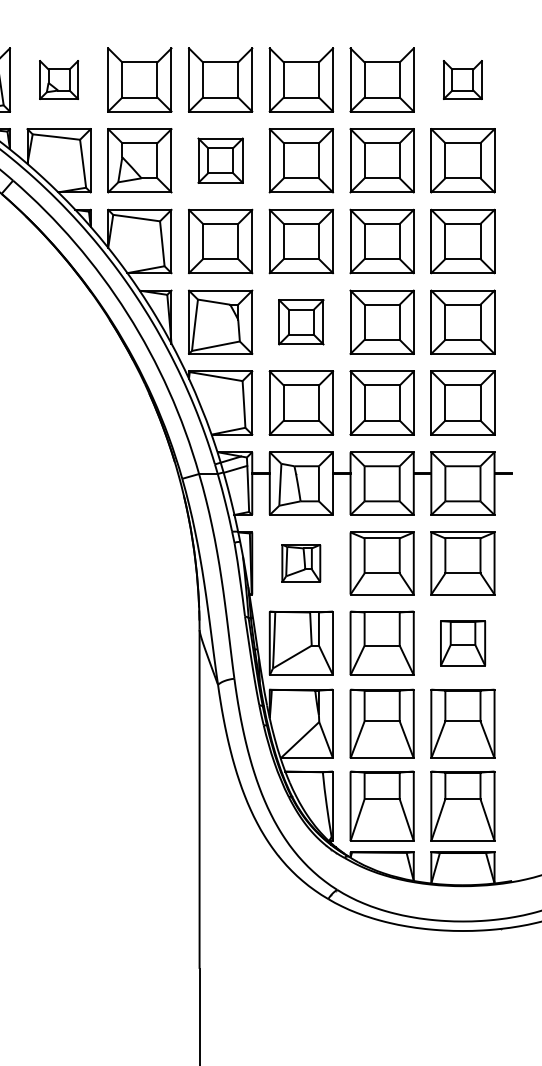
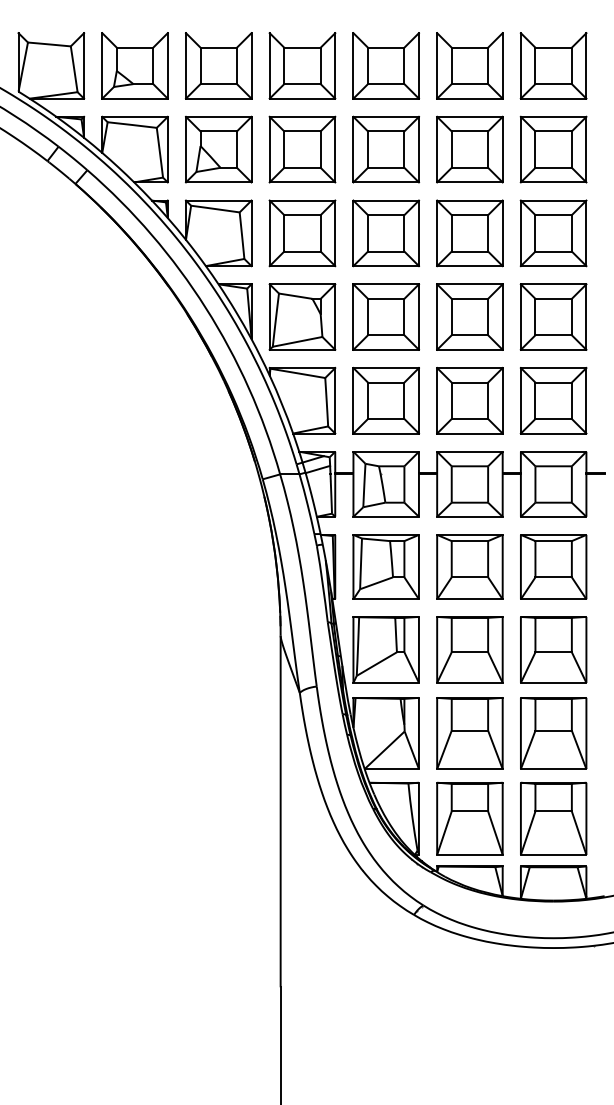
part: (58, 79) -> (134, 65), size x1.67
part: (462, 79) -> (553, 65), size x1.67
part: (220, 160) -> (302, 149), size x1.43
part: (300, 321) -> (385, 316), size x1.43
part: (300, 562) -> (385, 566), size x1.67
part: (462, 642) -> (553, 649), size x1.43

